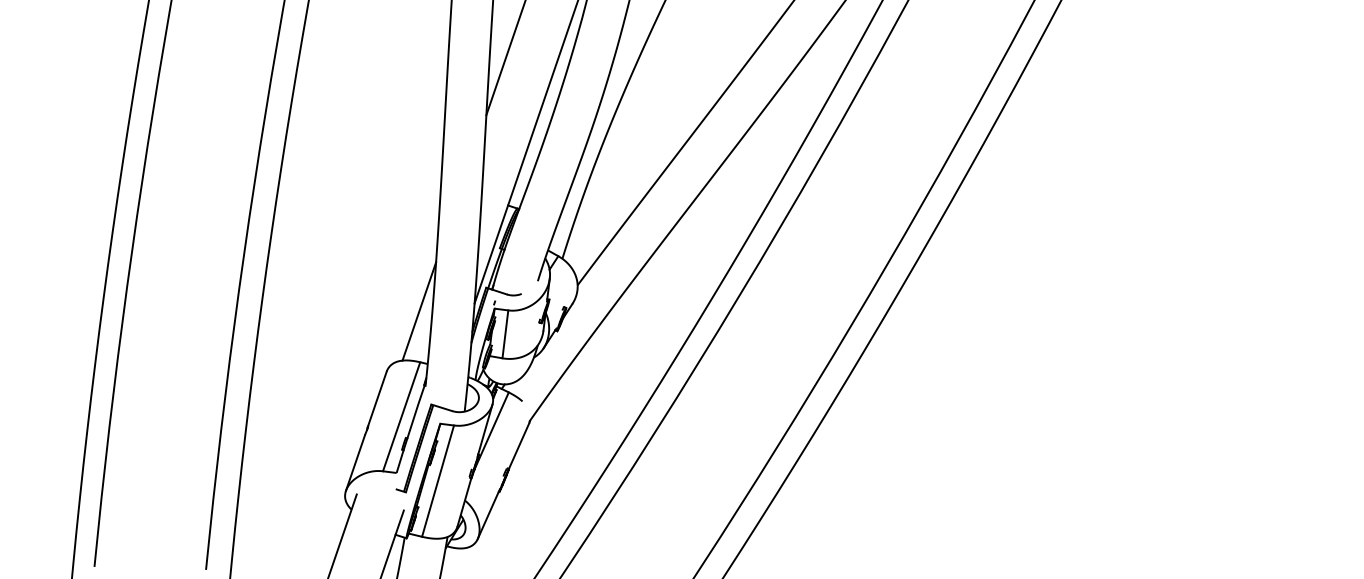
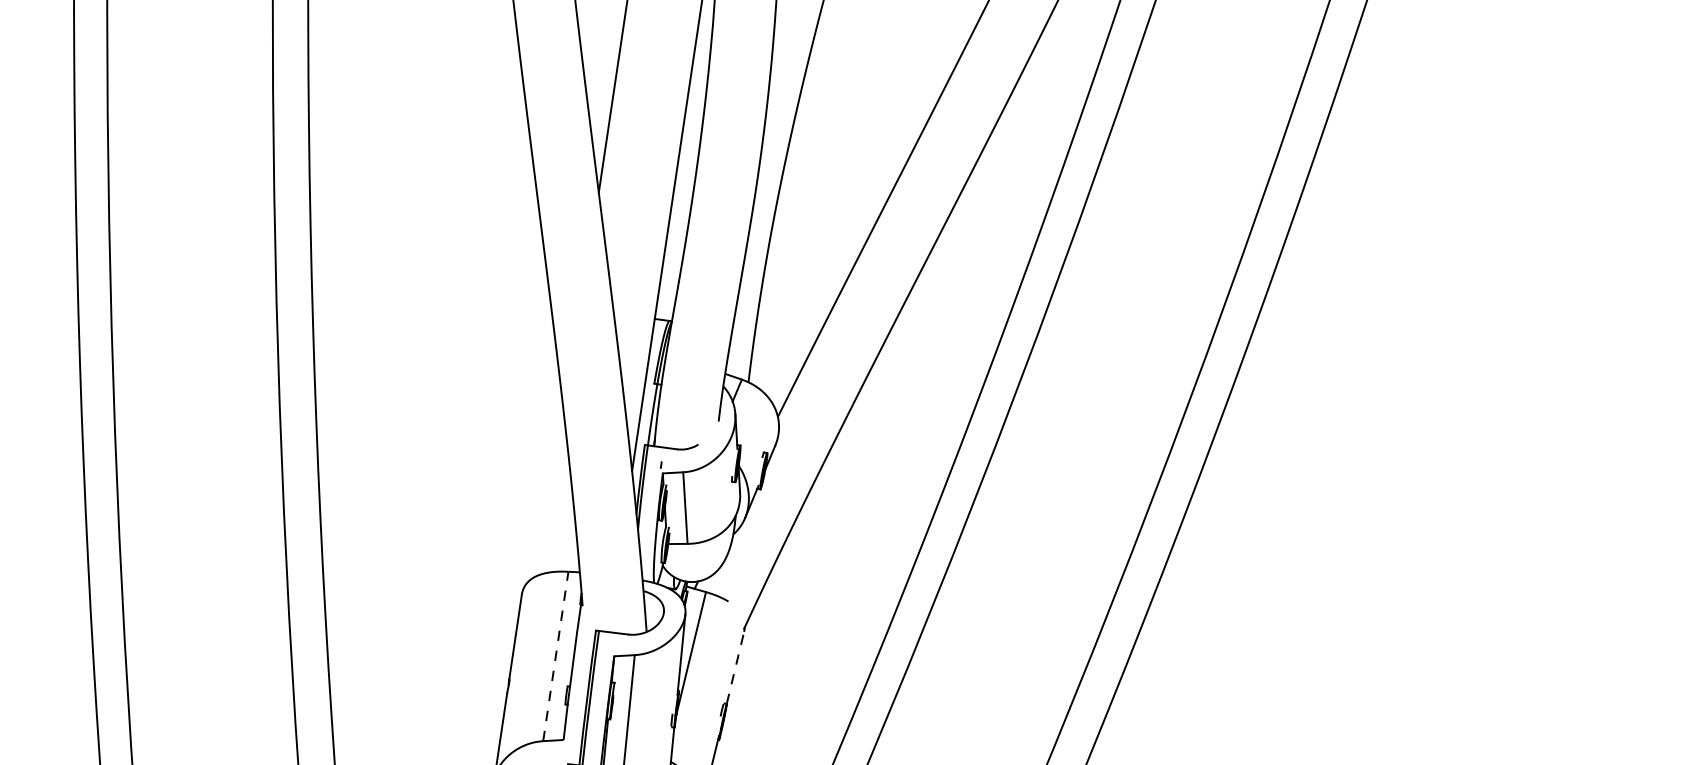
line: (419, 311) -> (553, 497), removed
line: (401, 416) -> (555, 656), solid -> dashed
line: (519, 446) -> (736, 668), solid -> dashed

